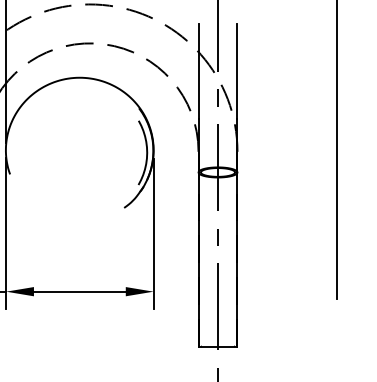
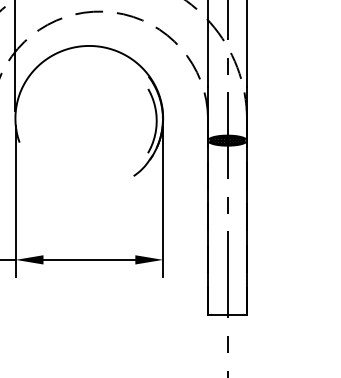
hatch: (217, 172) -> (227, 140), added

